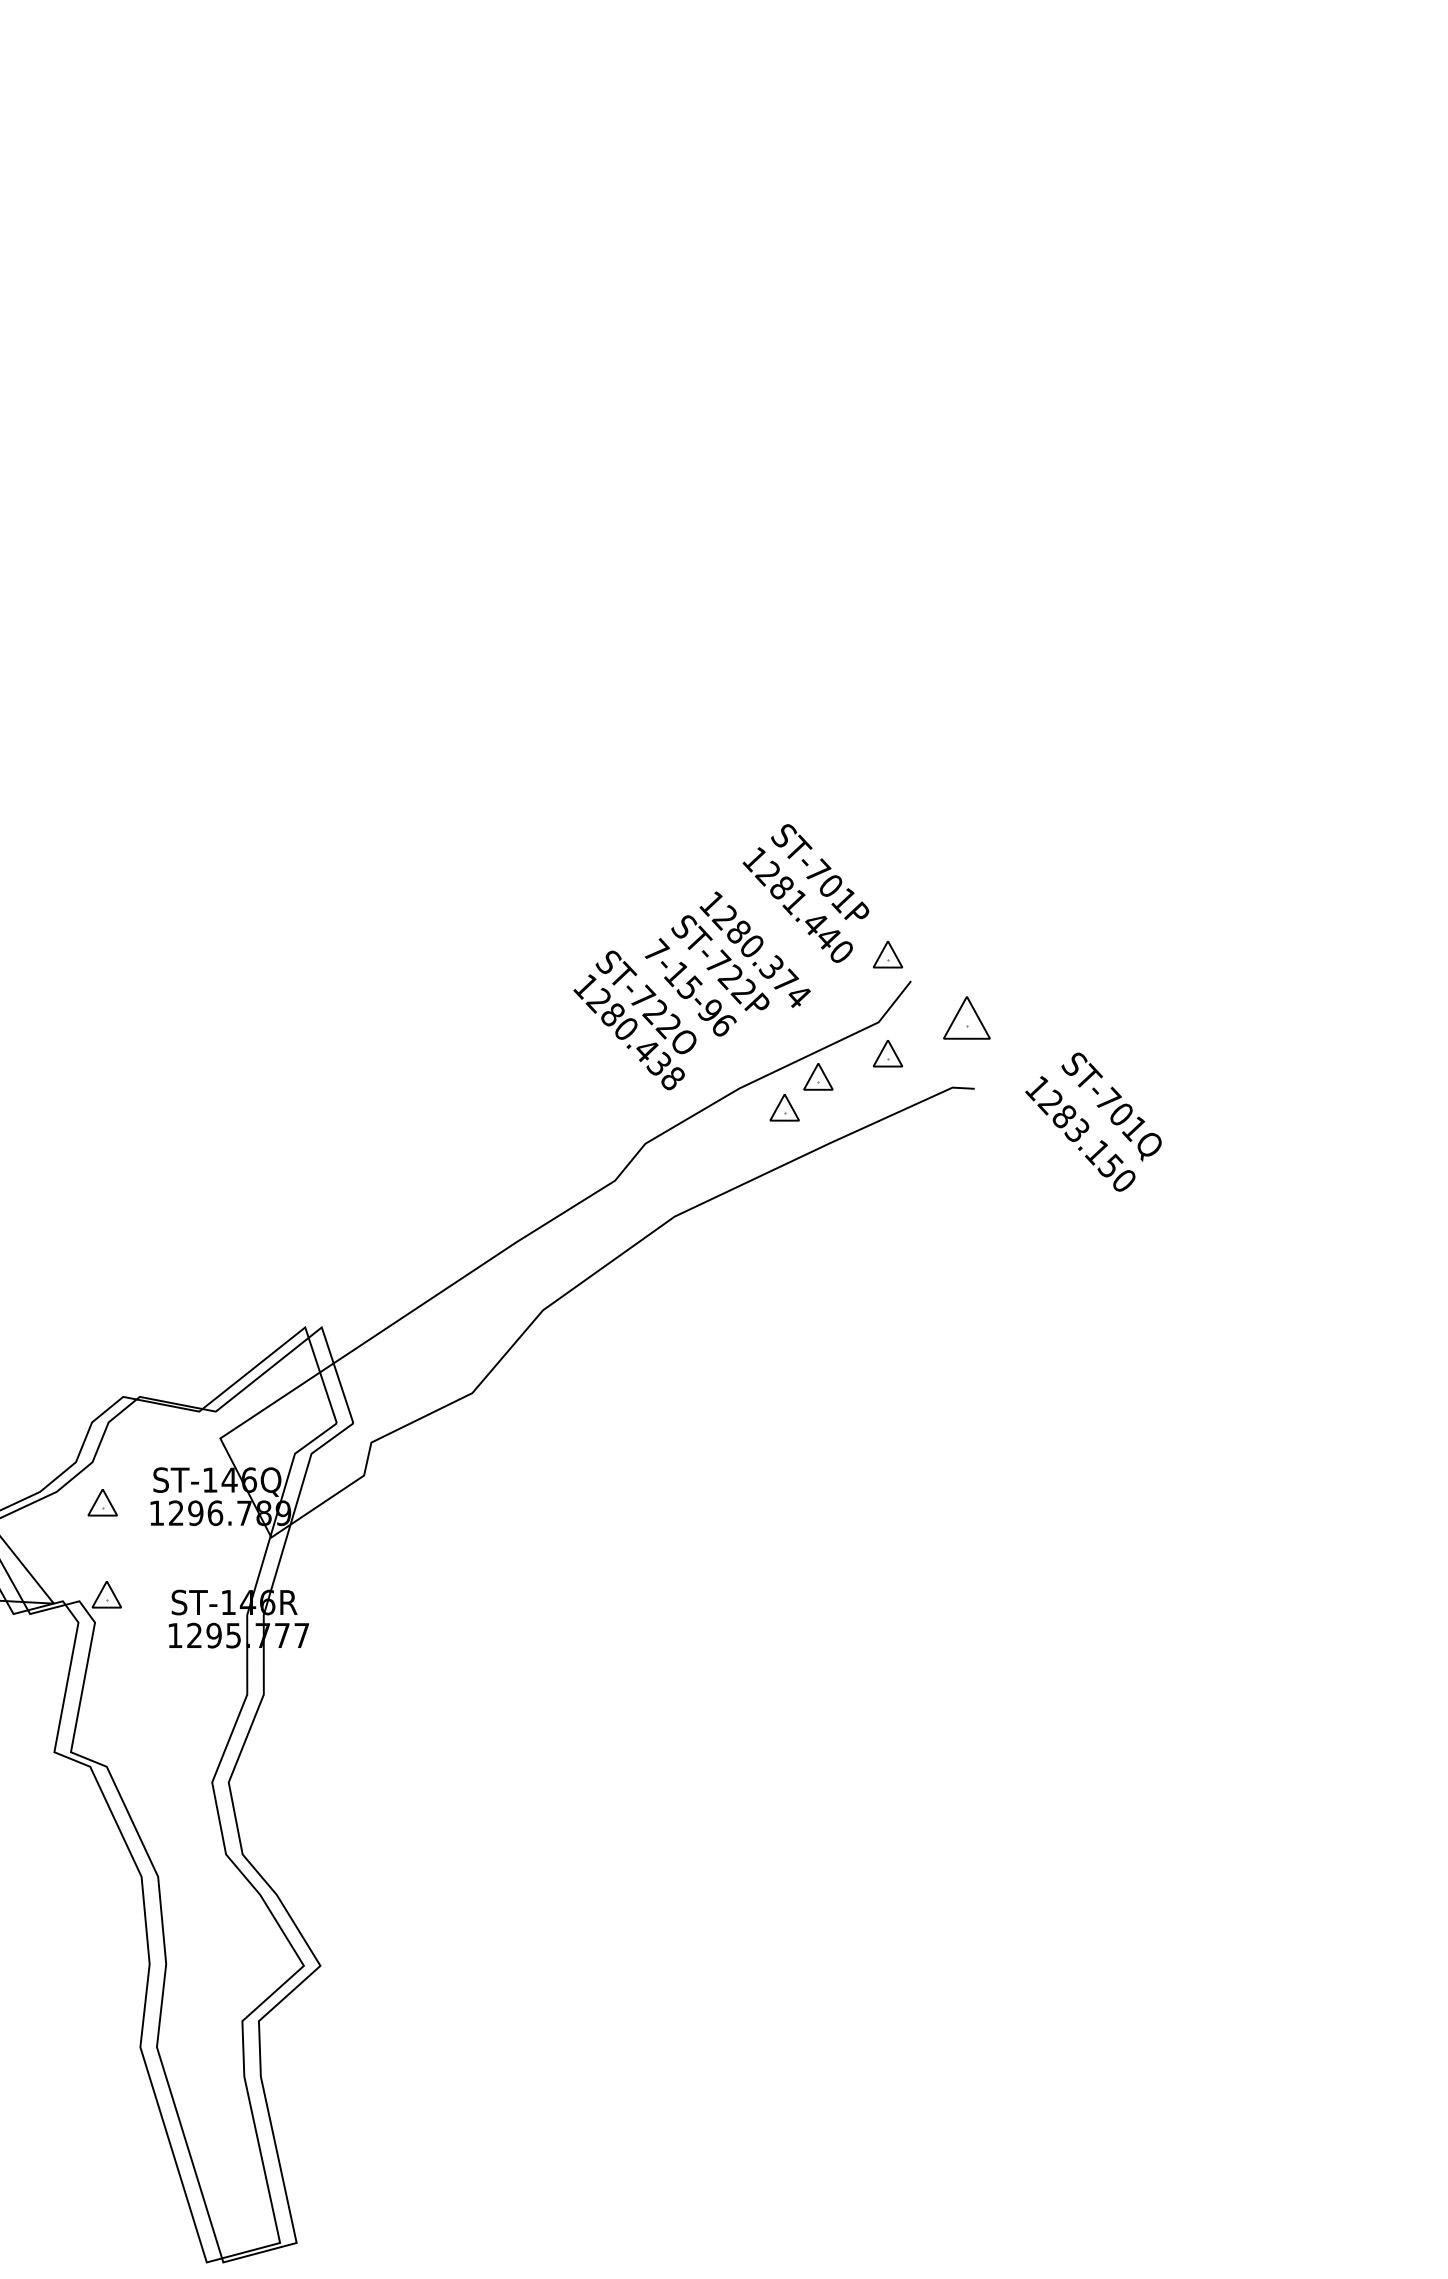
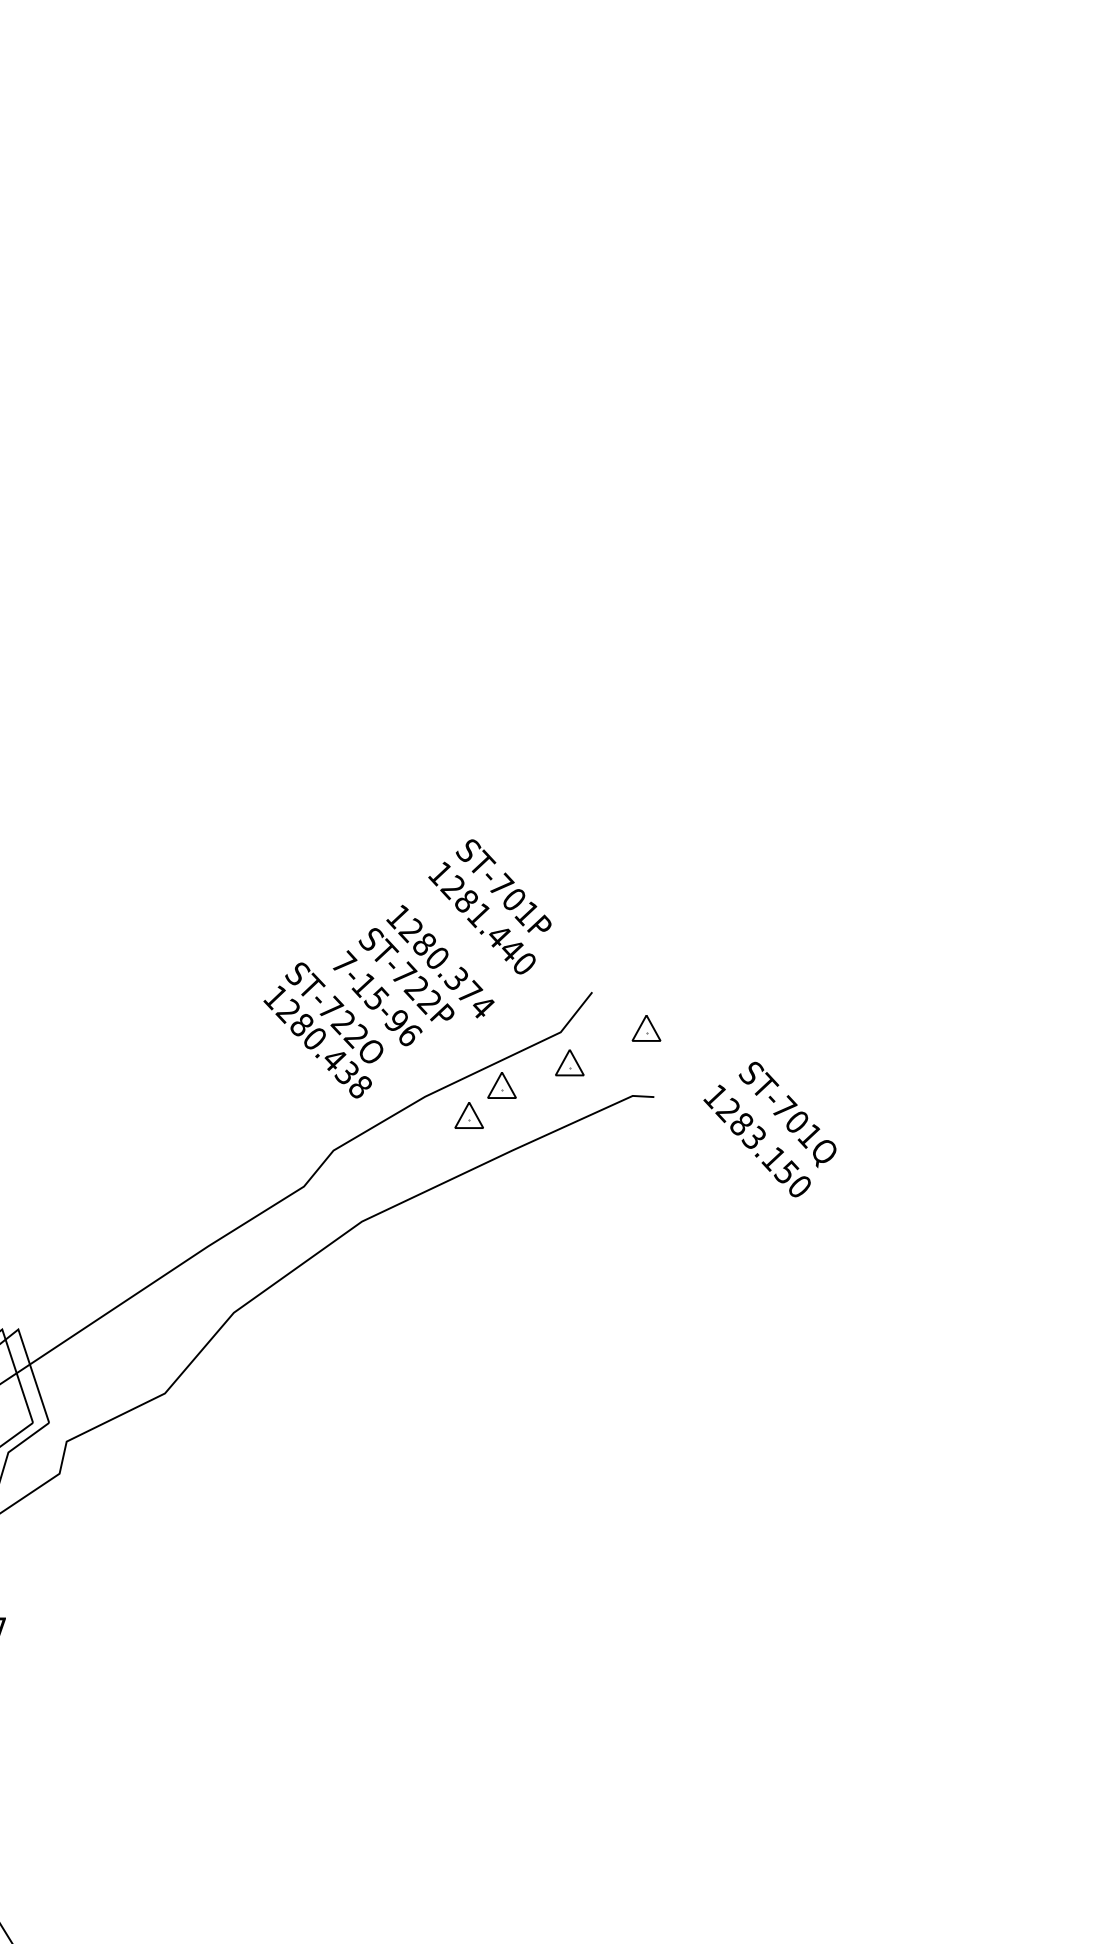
part: (888, 954) -> (570, 966), removed
part: (966, 1018) -> (646, 1028), size x0.62

